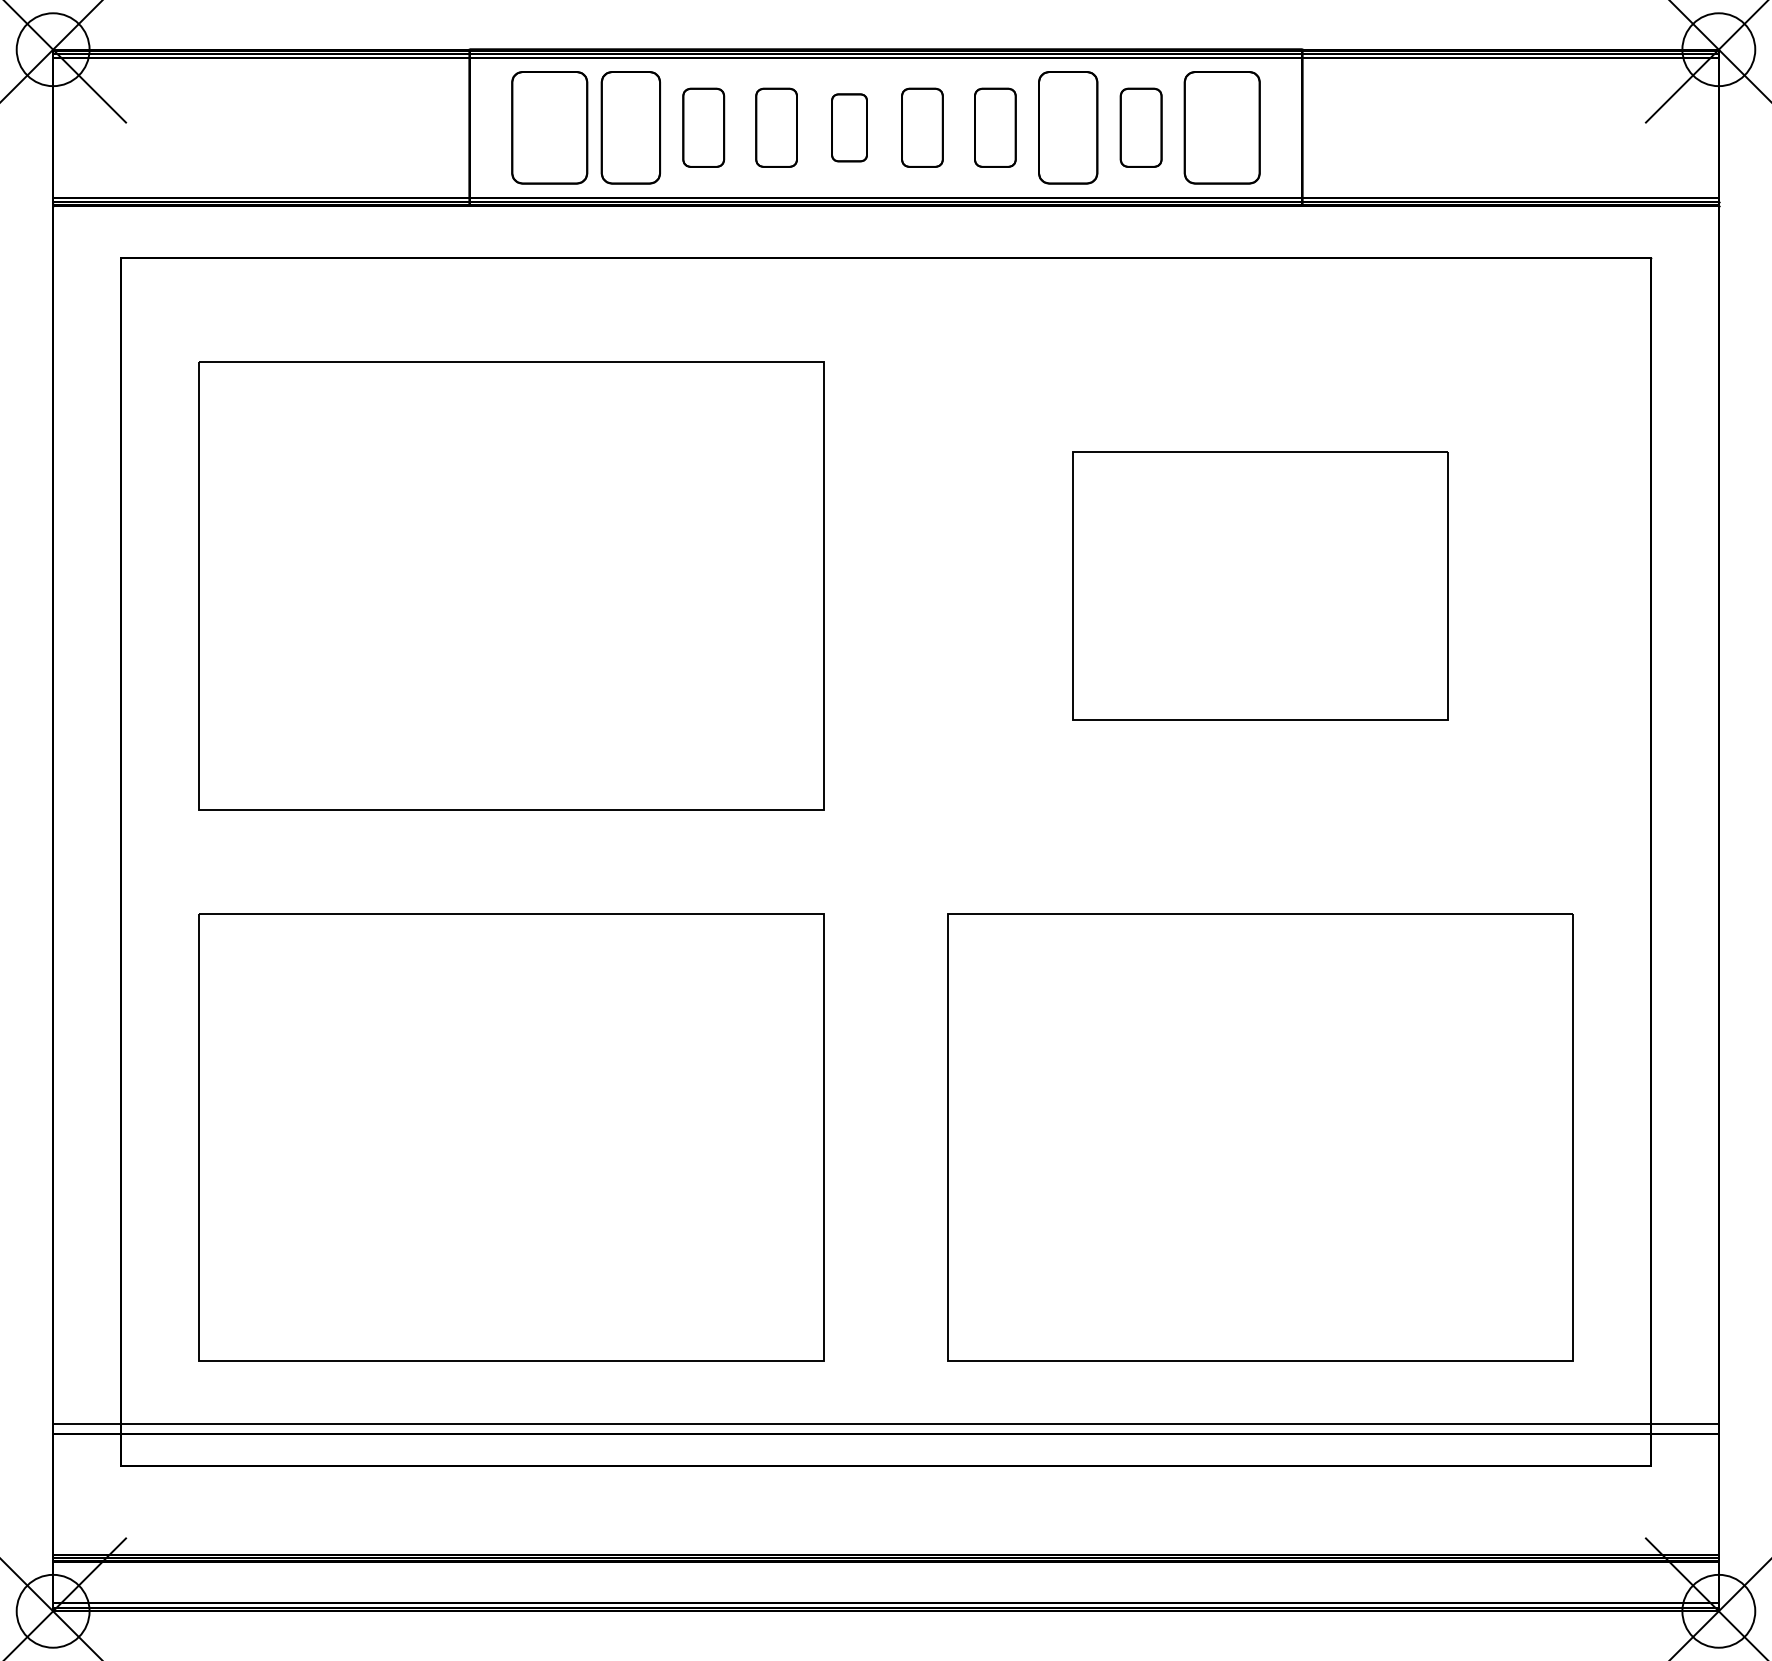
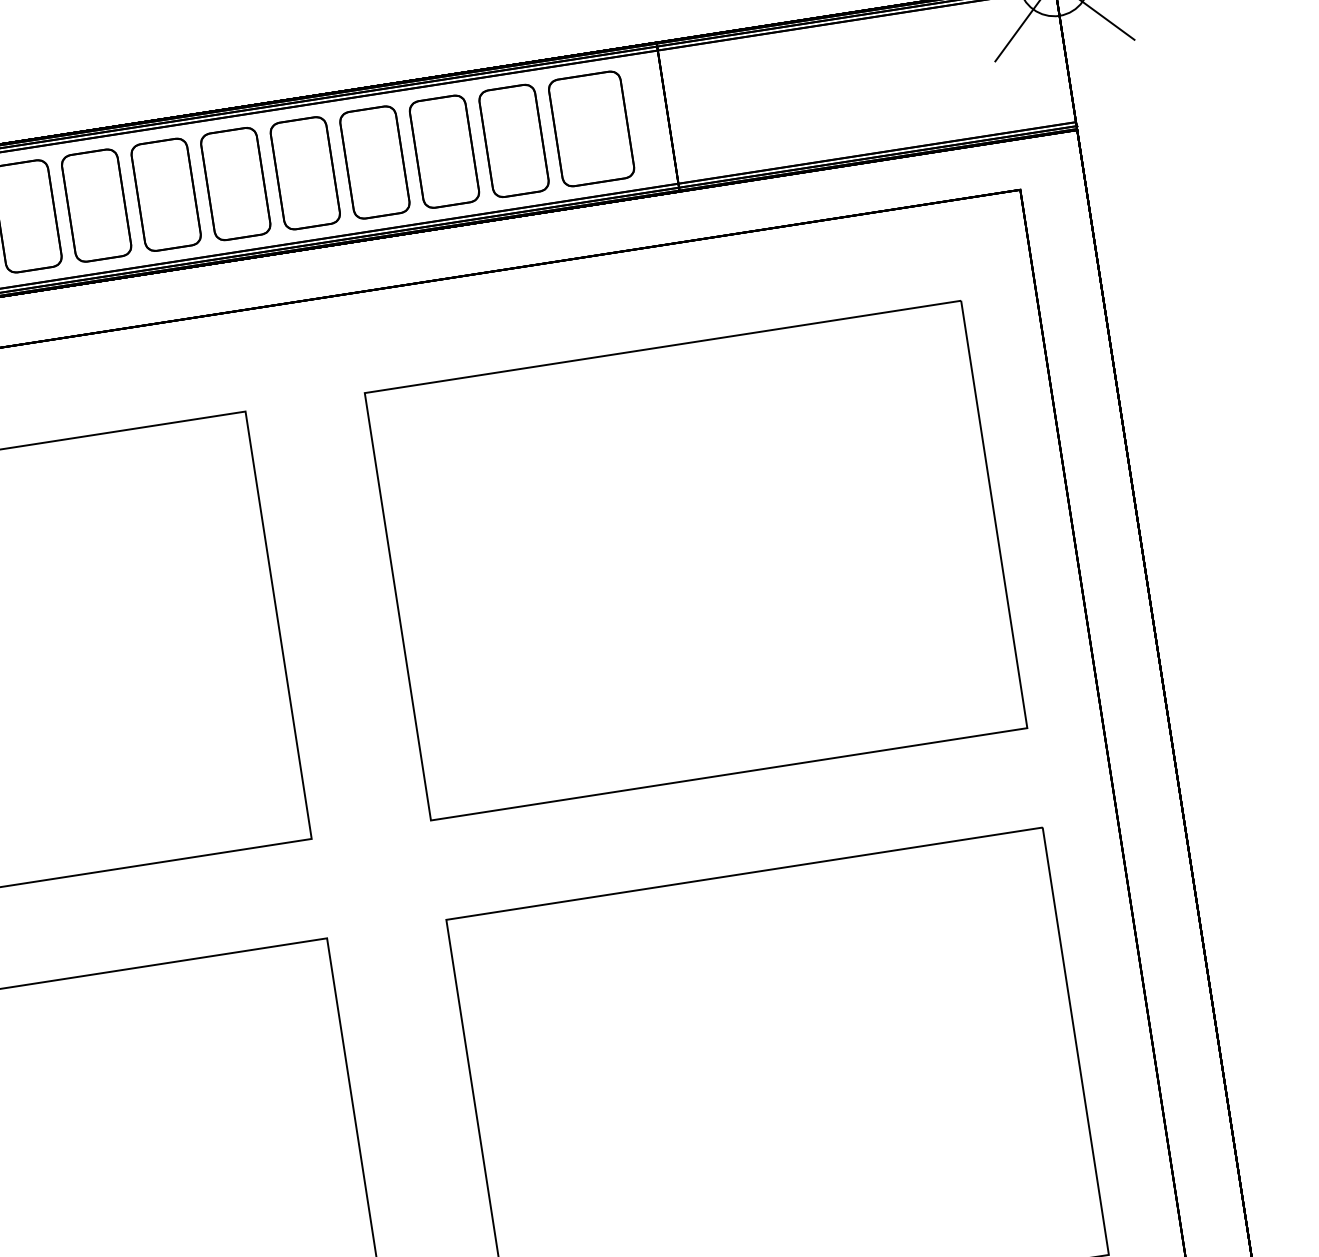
part: (703, 127) -> (96, 205), size x1.43
part: (776, 127) -> (165, 194), size x1.43
part: (849, 127) -> (235, 183), size x1.67
part: (922, 127) -> (305, 173), size x1.43
part: (995, 127) -> (375, 162), size x1.43
part: (1141, 127) -> (514, 140), size x1.43
part: (1260, 585) -> (695, 560), size x1.67

